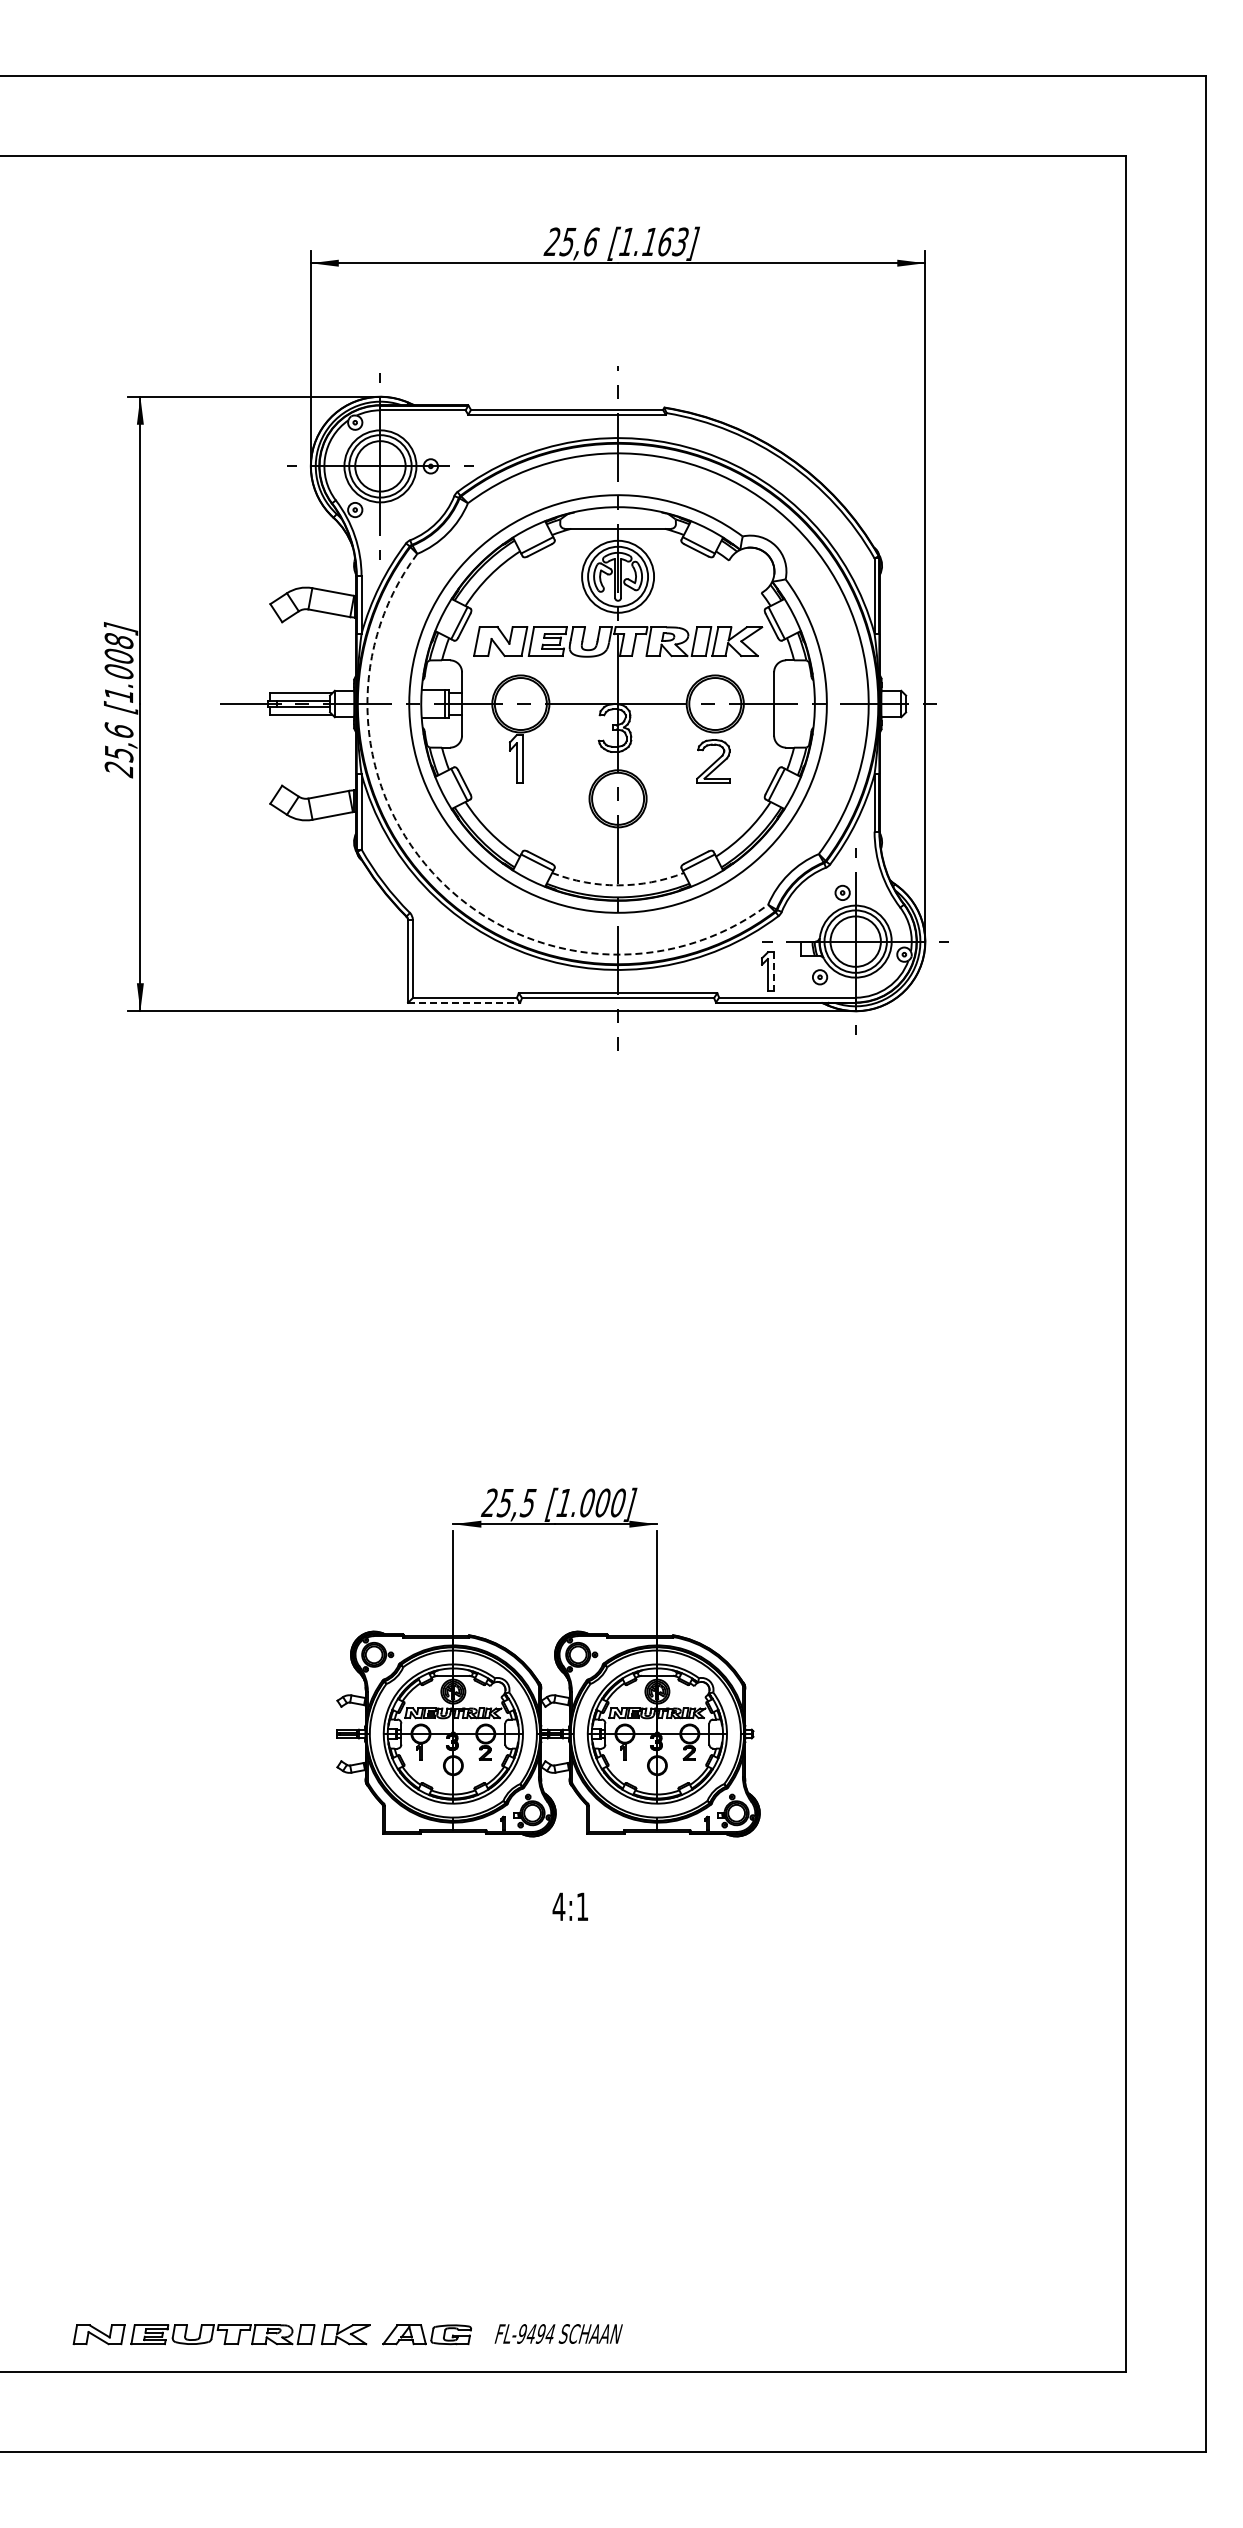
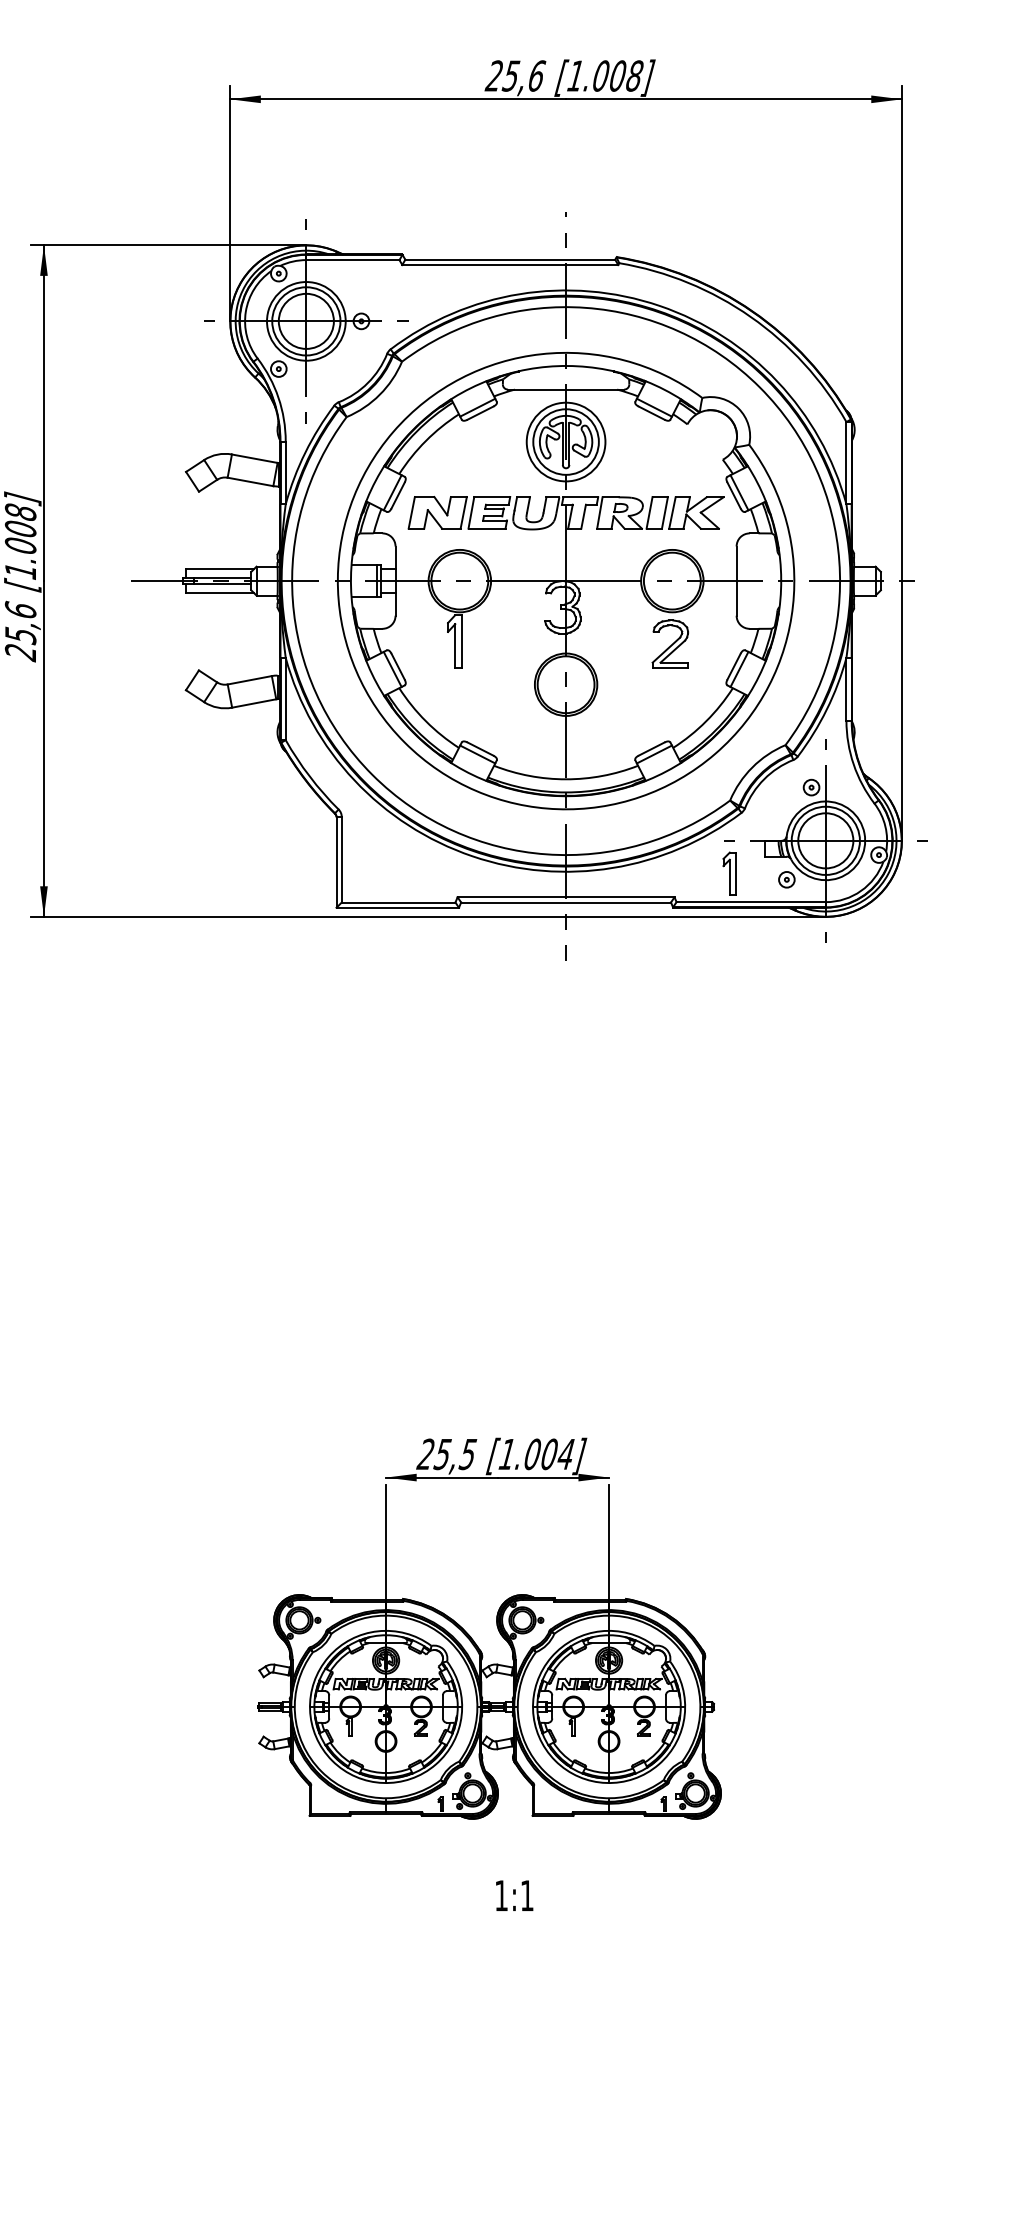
text: (665, 241) -> (617, 75), [1.163] -> [1.008]
arc: (440, 881) -> (372, 775), dashed -> solid
arc: (618, 885) -> (566, 779), dashed -> solid
line: (773, 972) -> (735, 874), dashed -> solid
line: (464, 1002) -> (398, 907), dashed -> solid
text: (617, 1502) -> (565, 1453), [1.000] -> [1.004]
text: (558, 1906) -> (500, 1895), 4:1 -> 1:1

